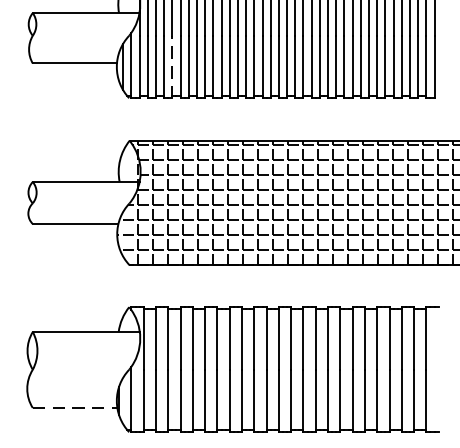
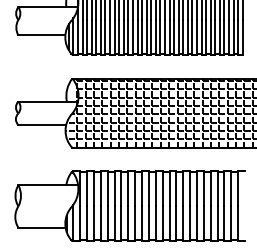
line: (172, 65) -> (96, 36), dashed -> solid
line: (75, 407) -> (42, 227), dashed -> solid

